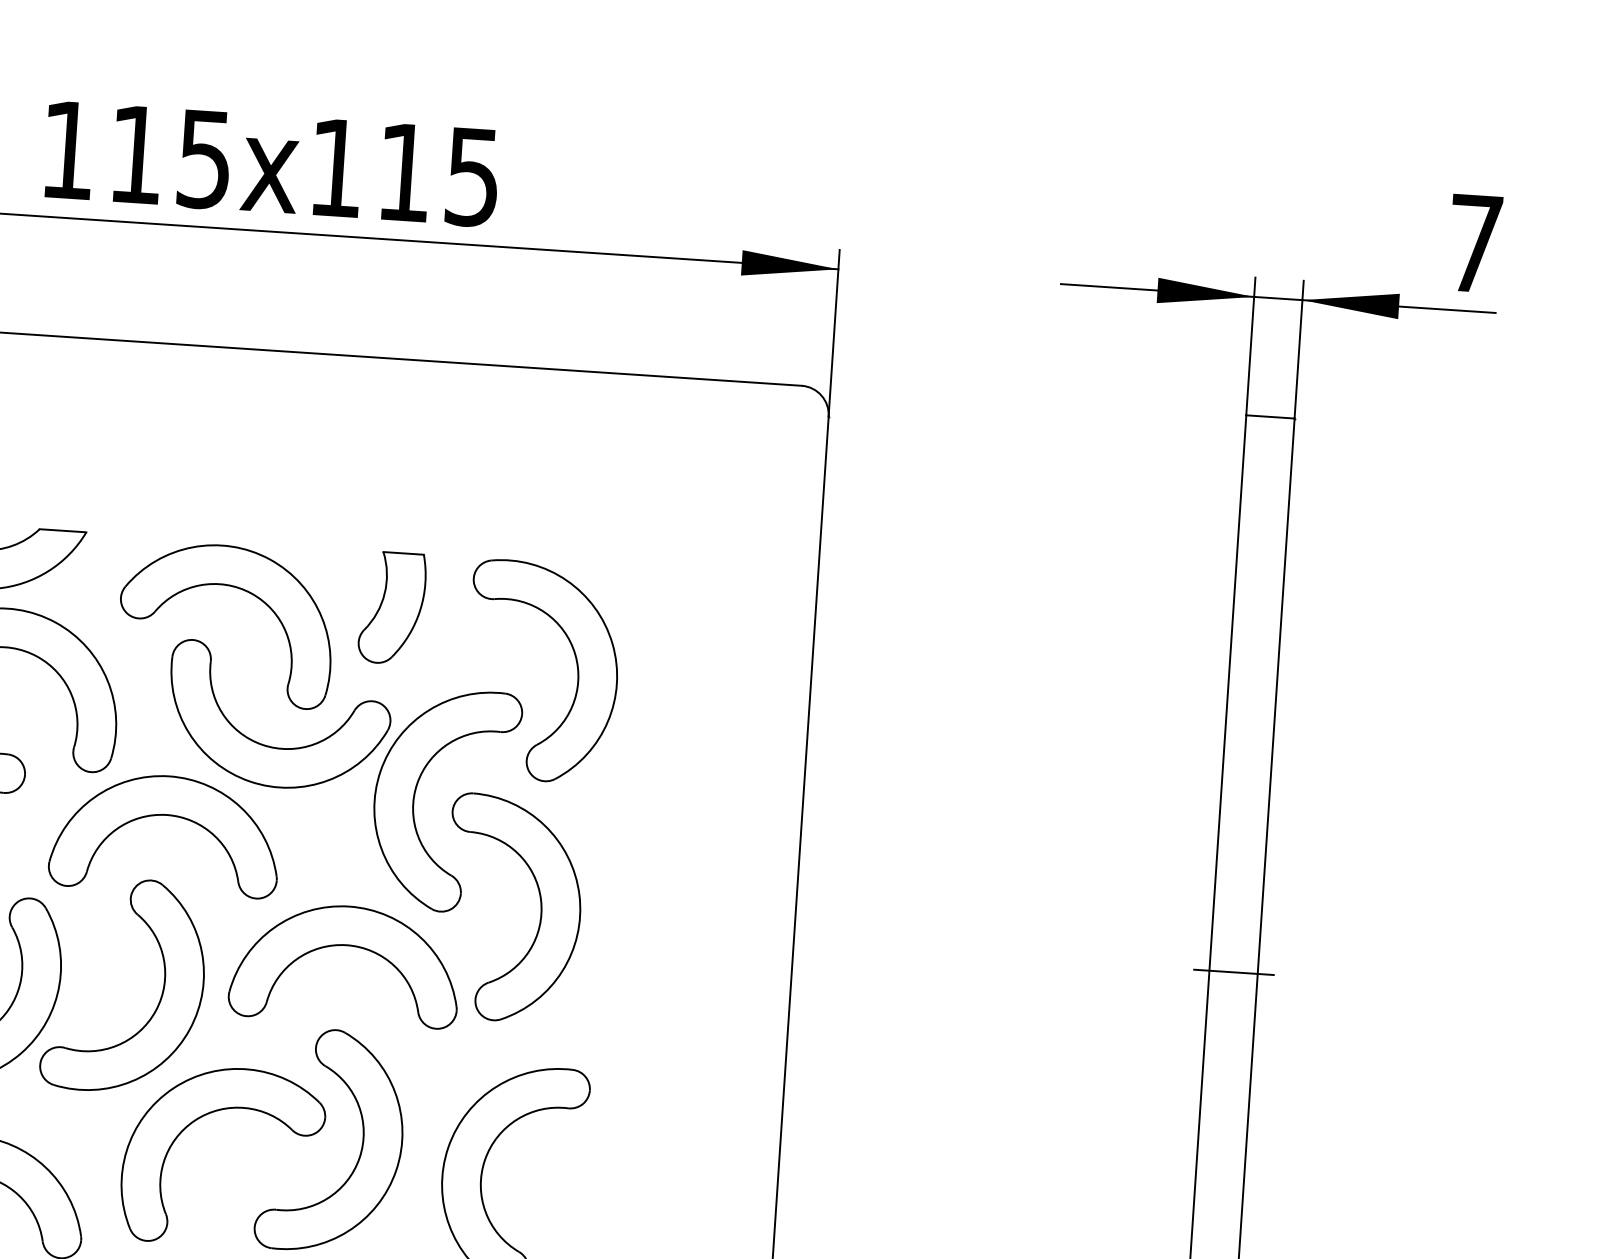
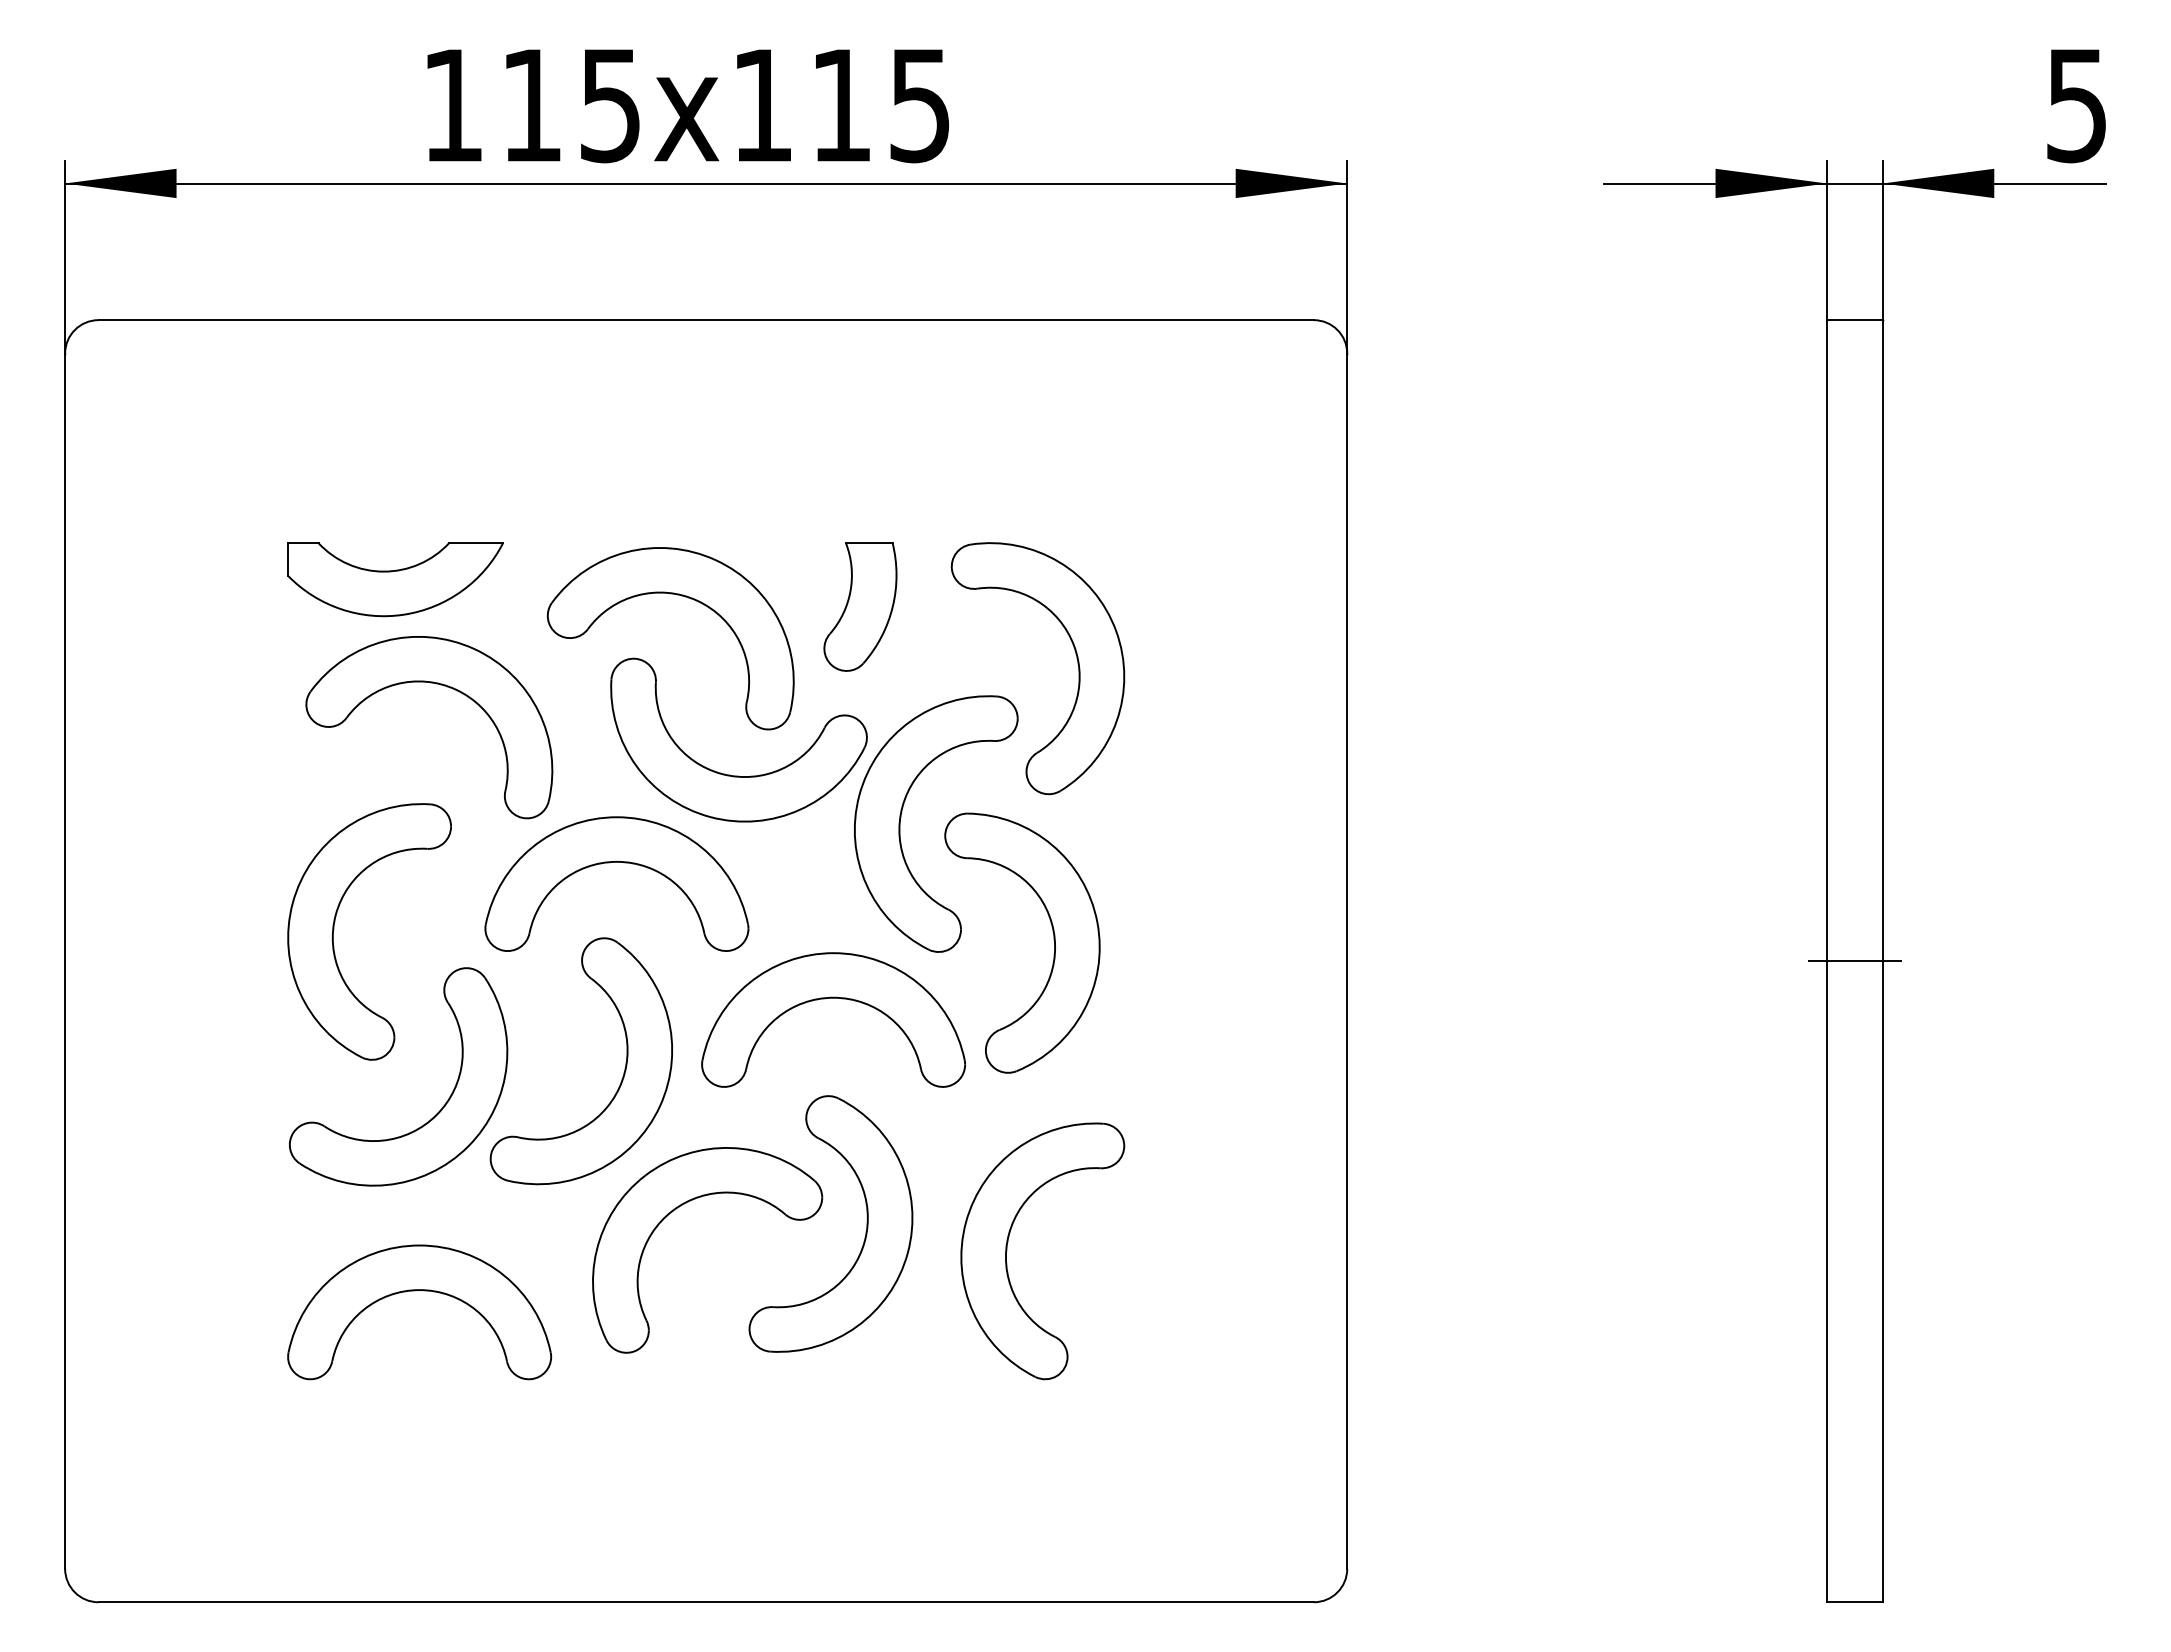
text: (1474, 244) -> (2076, 106), 7 -> 5

